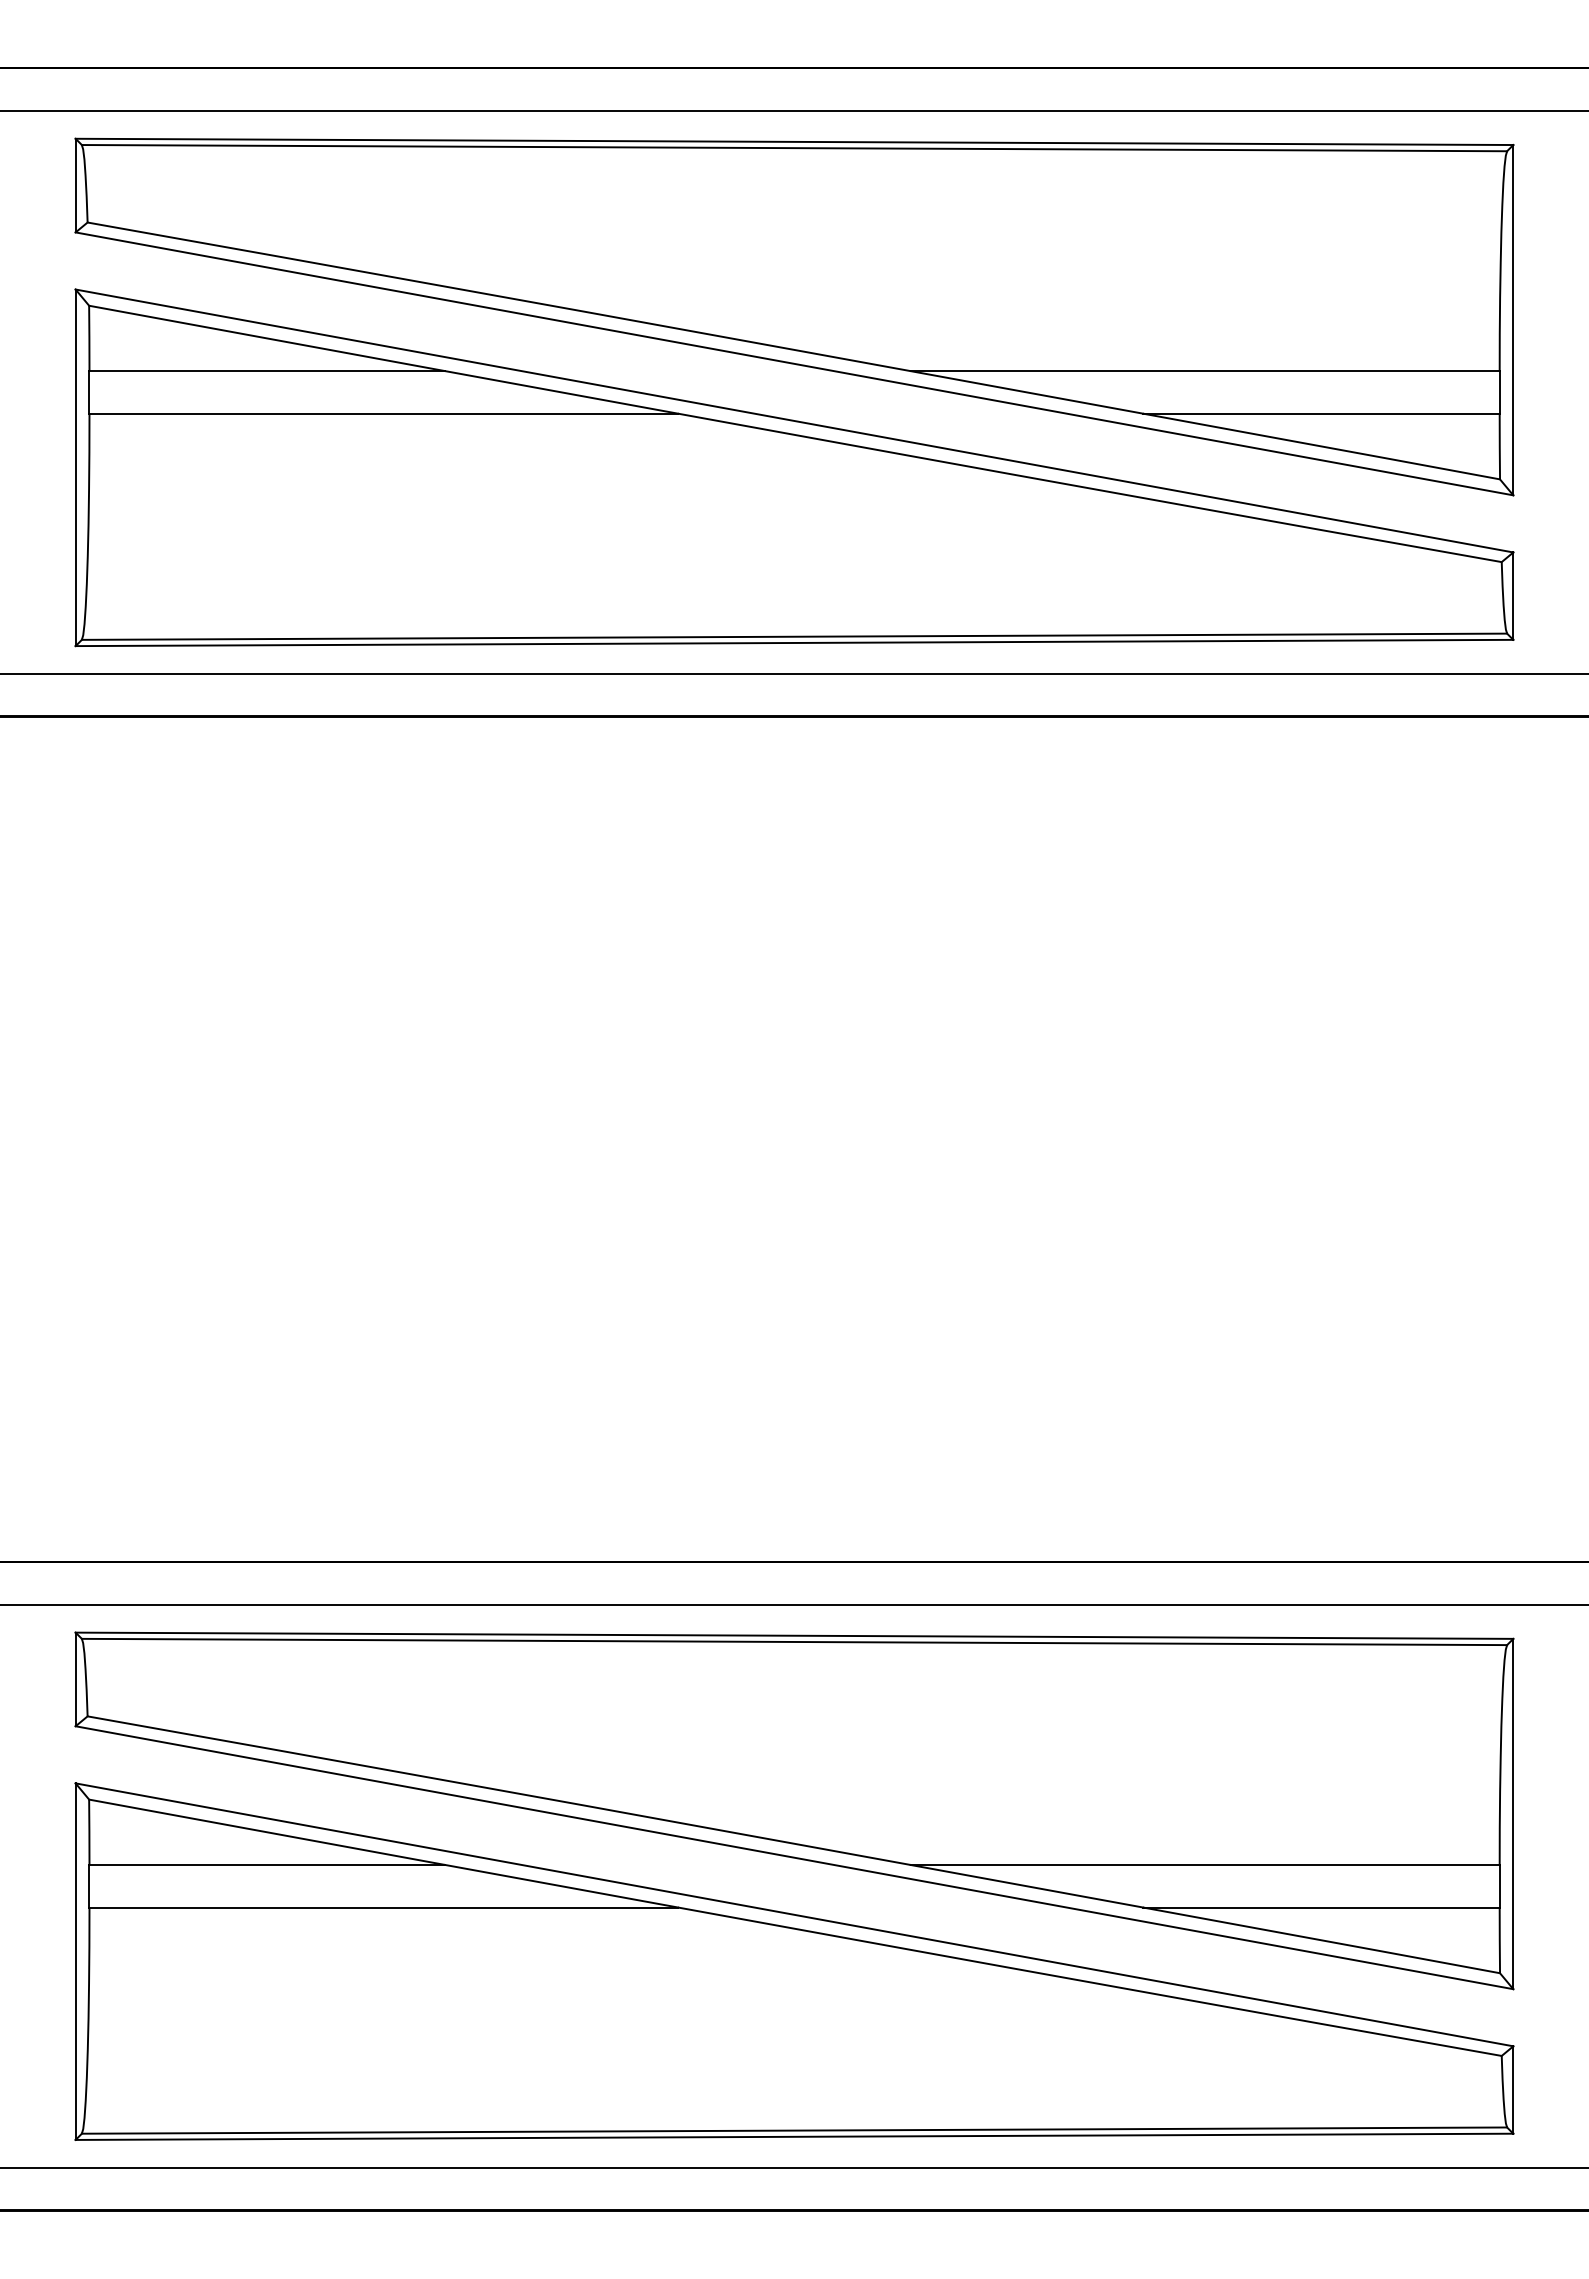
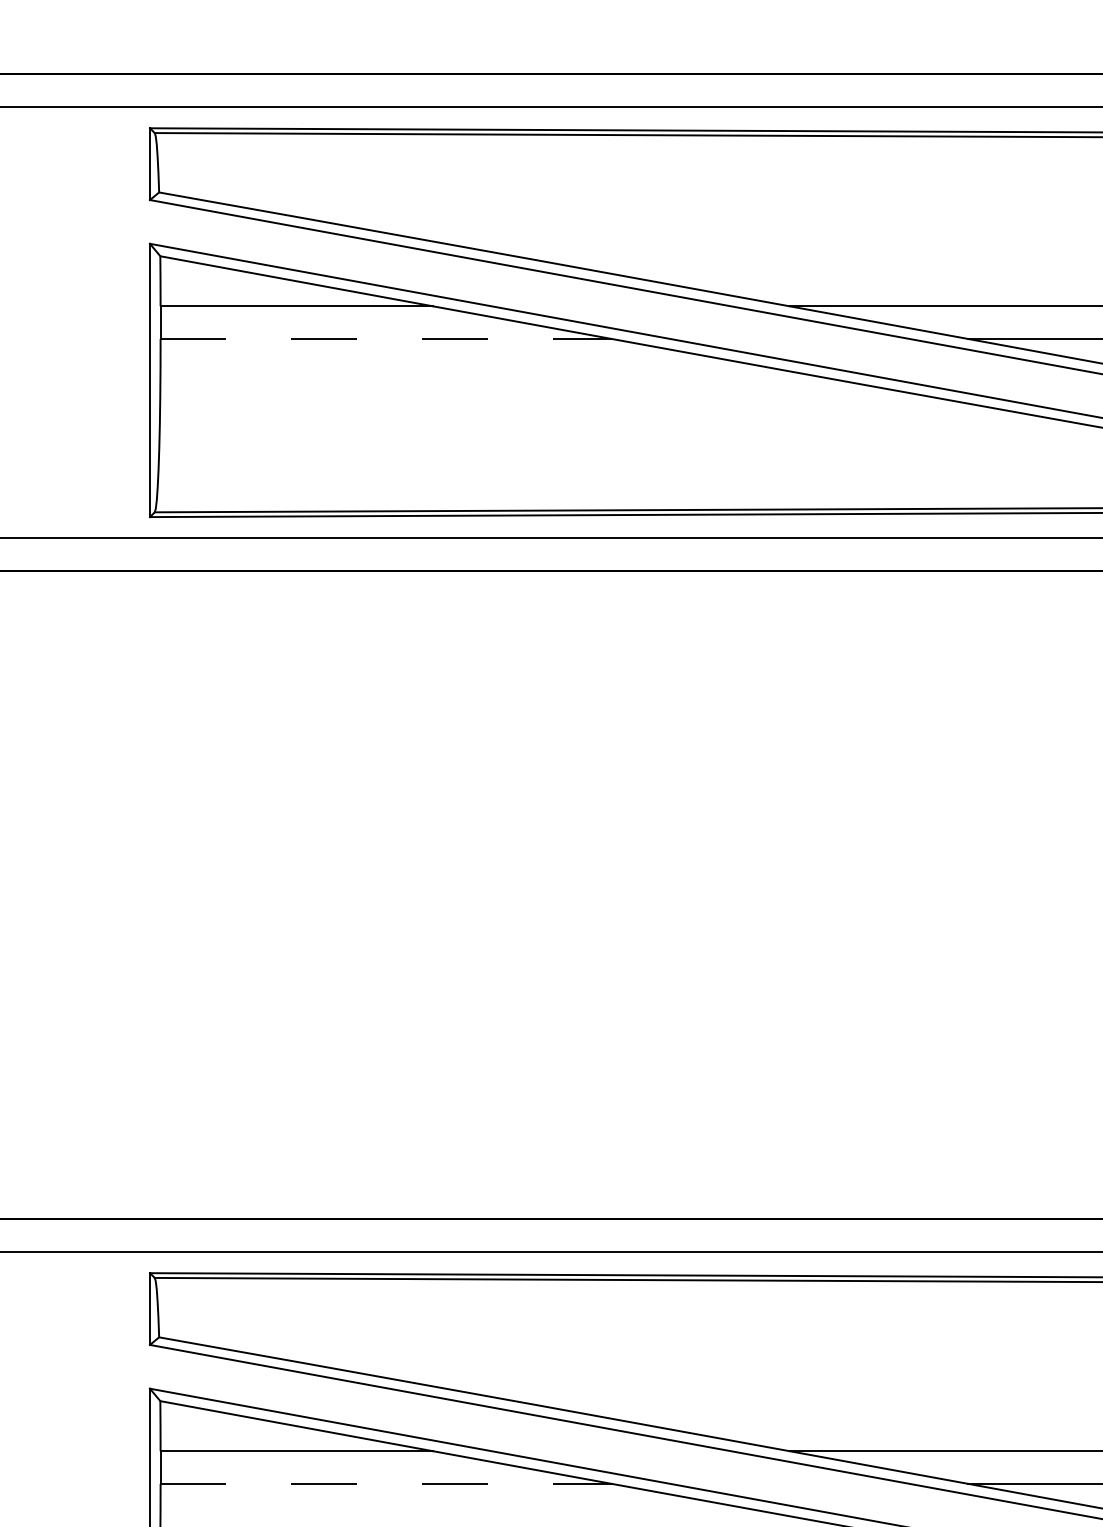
line: (384, 413) -> (386, 338), solid -> dashed
line: (384, 1907) -> (386, 1483), solid -> dashed

